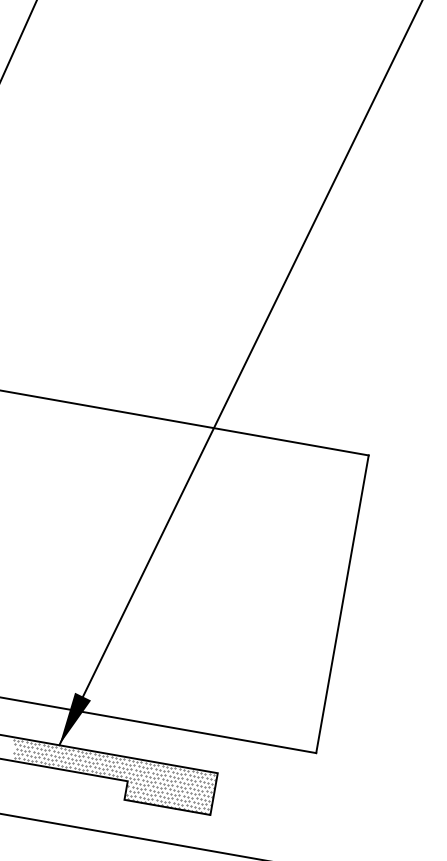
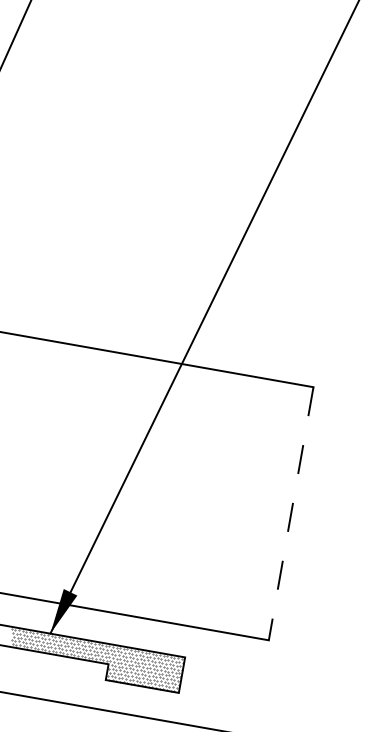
line: (342, 604) -> (291, 513), solid -> dashed

